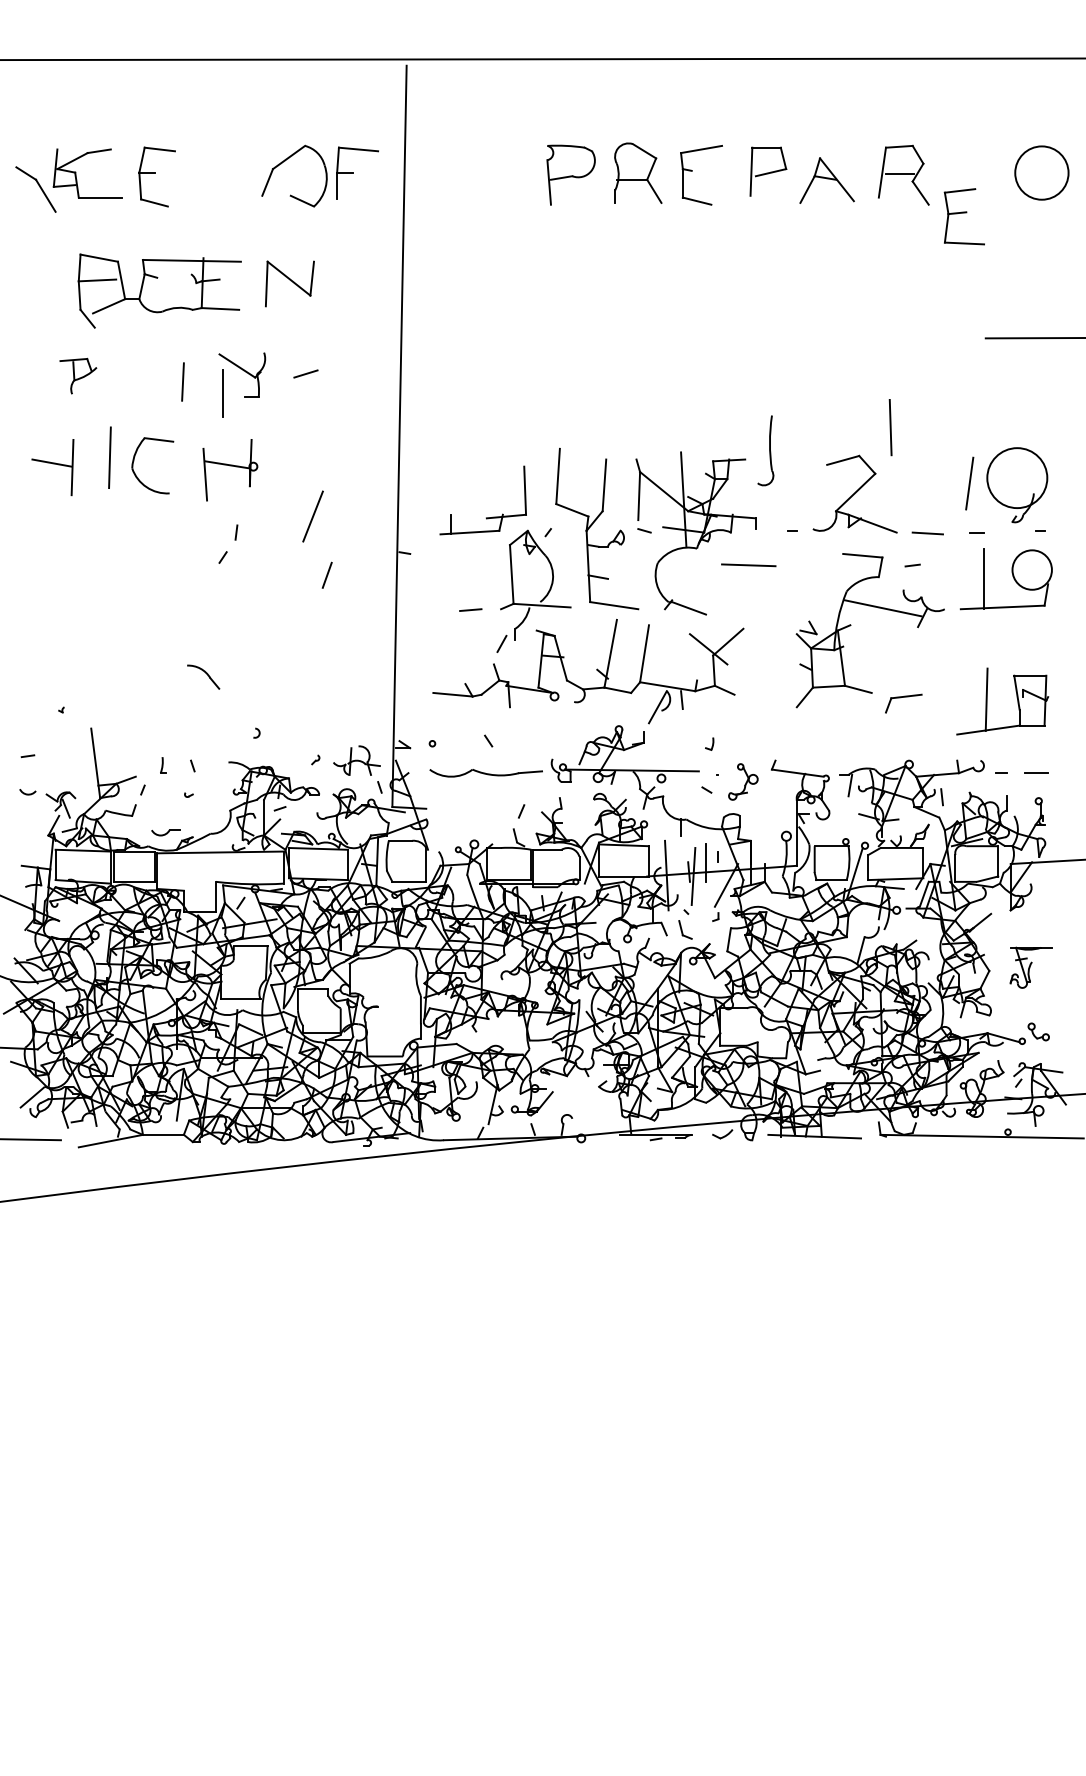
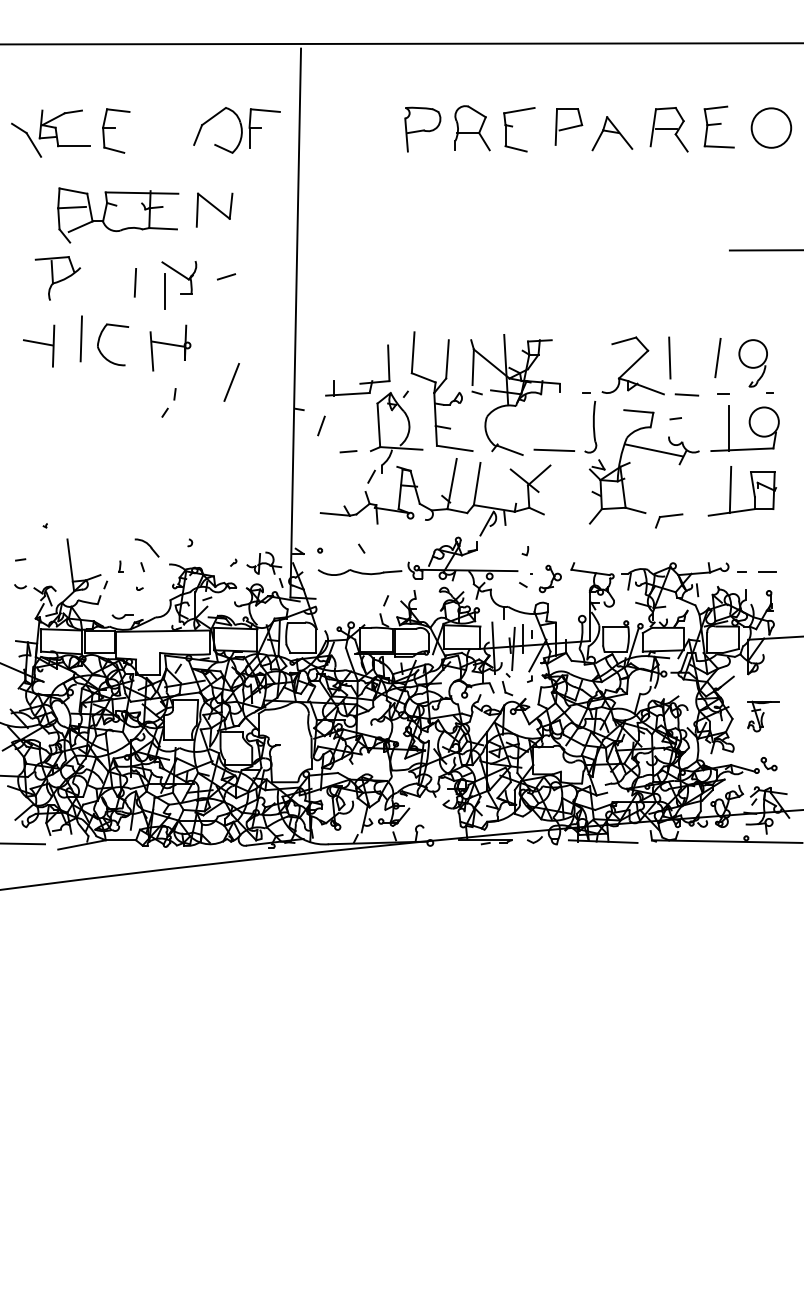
part: (963, 216) -> (718, 126), moved
part: (78, 376) -> (58, 278), size x1.67
line: (890, 427) -> (669, 357), moved
part: (765, 450) -> (590, 426), moved
circle: (1017, 477) -> (753, 353), size x0.62
line: (748, 565) -> (554, 450), moved
line: (326, 574) -> (320, 425), moved
part: (203, 676) -> (146, 547), moved
part: (1016, 697) -> (752, 488), moved

